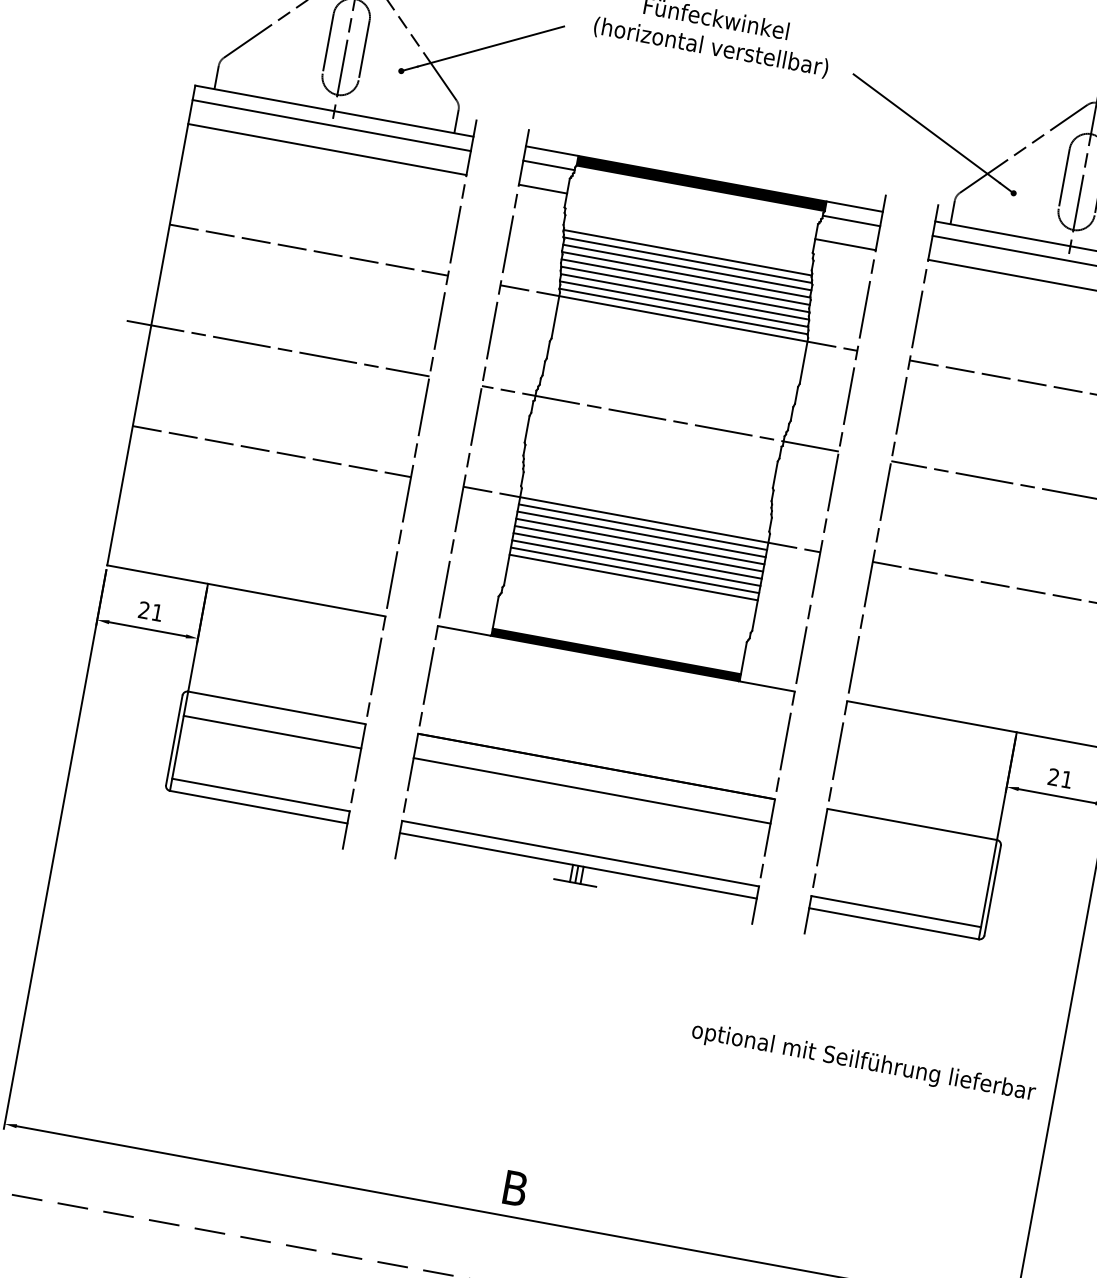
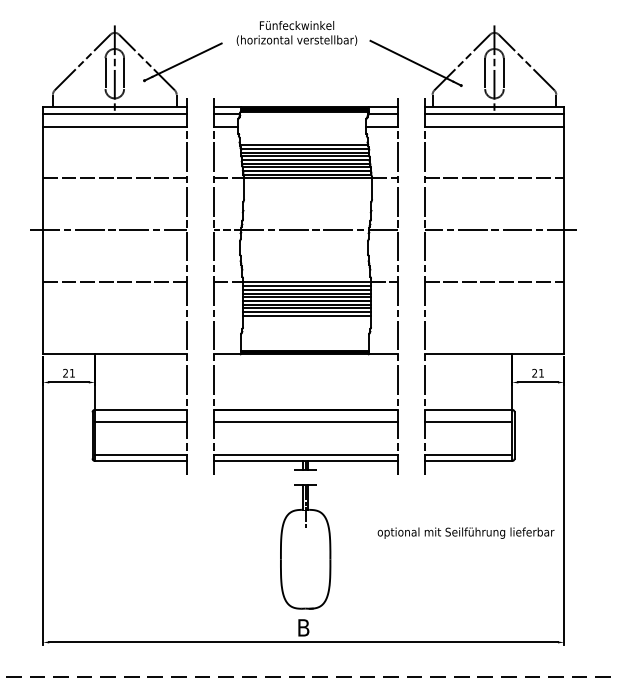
line: (631, 583) -> (306, 315), added
line: (907, 849) -> (468, 422), added
part: (547, 1031) -> (305, 546), added

